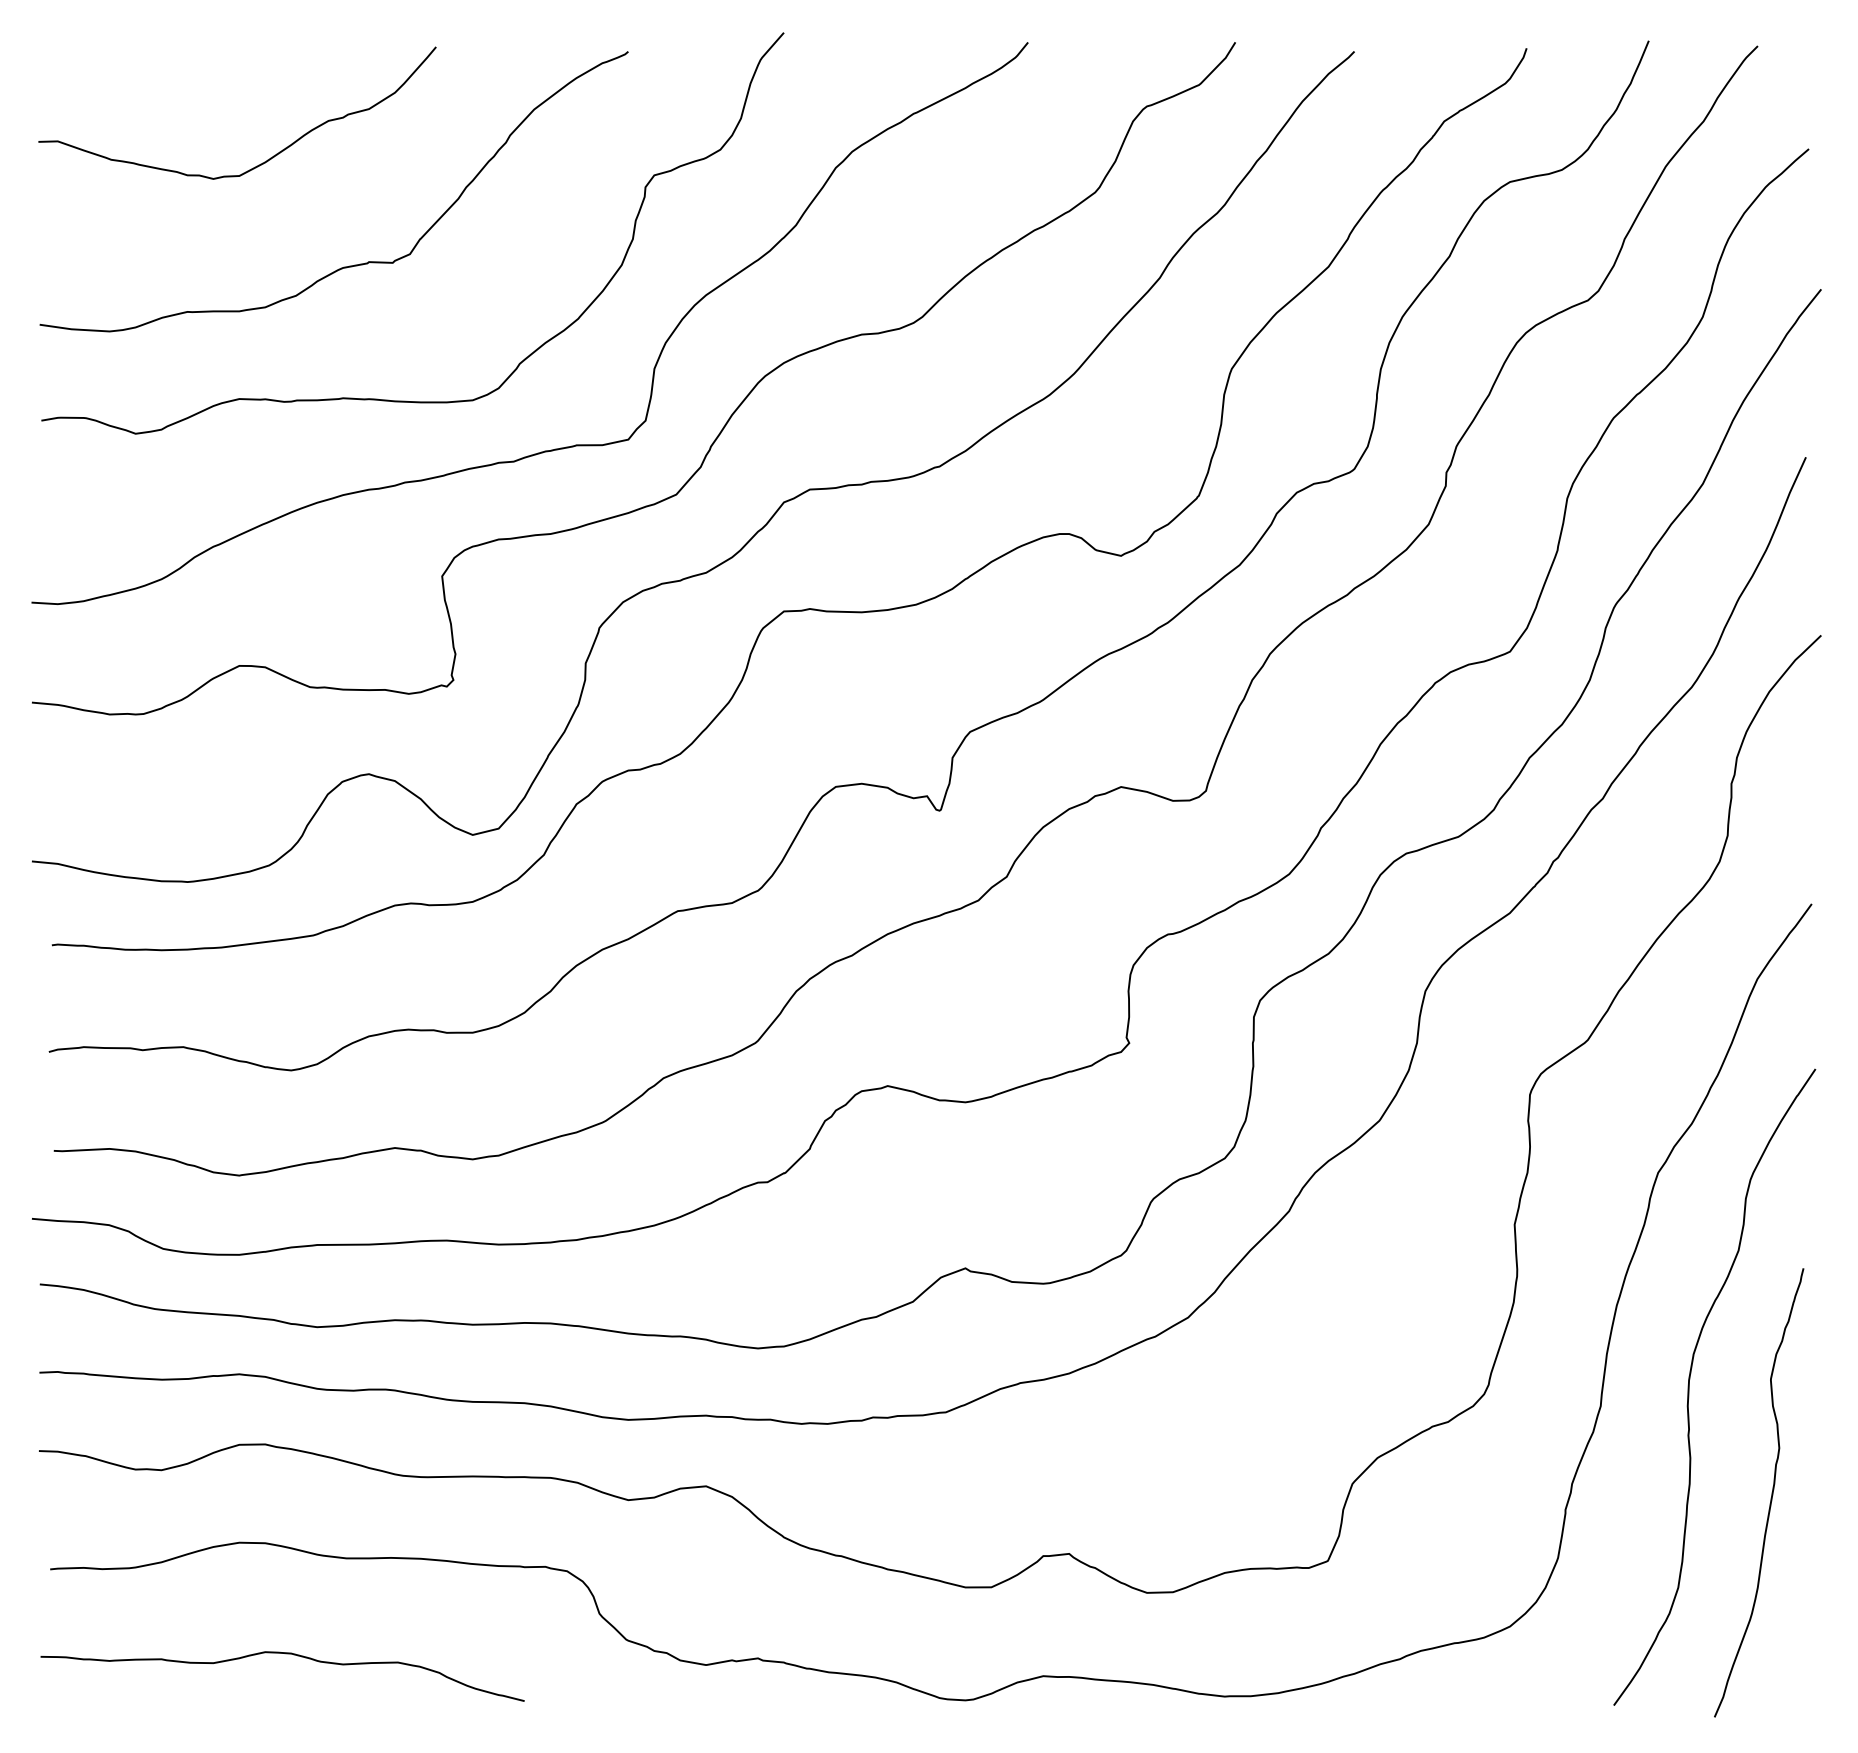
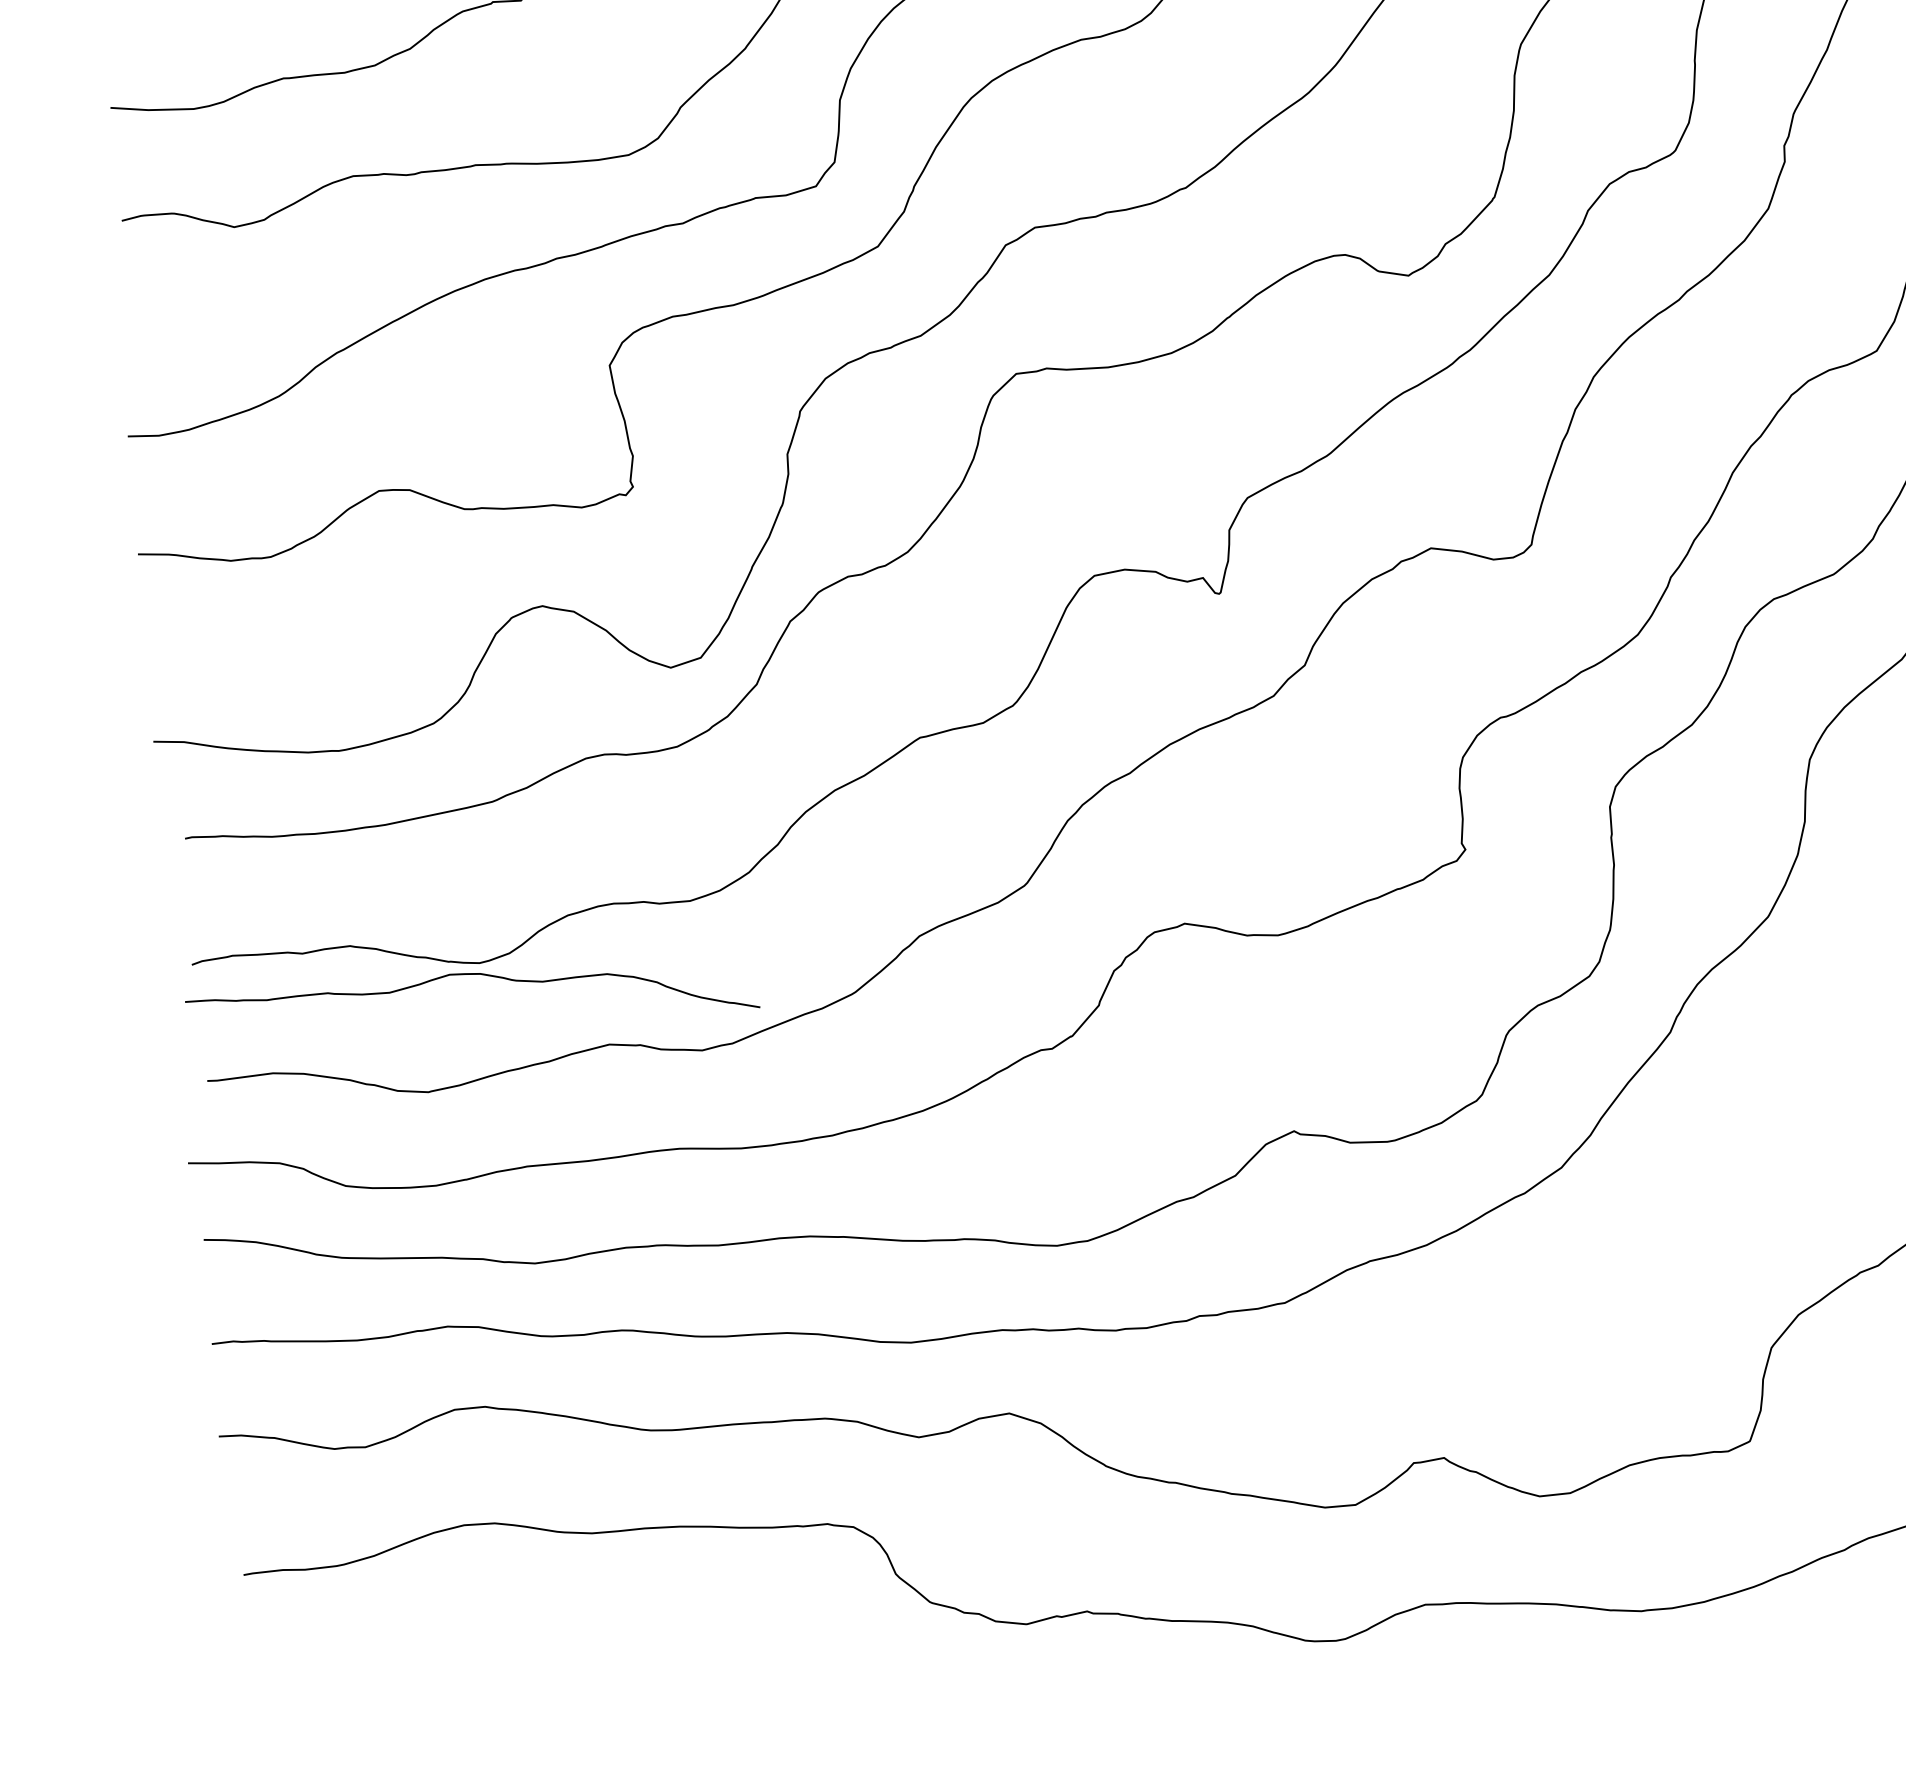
curve: (285, 1654) -> (473, 975), moved

